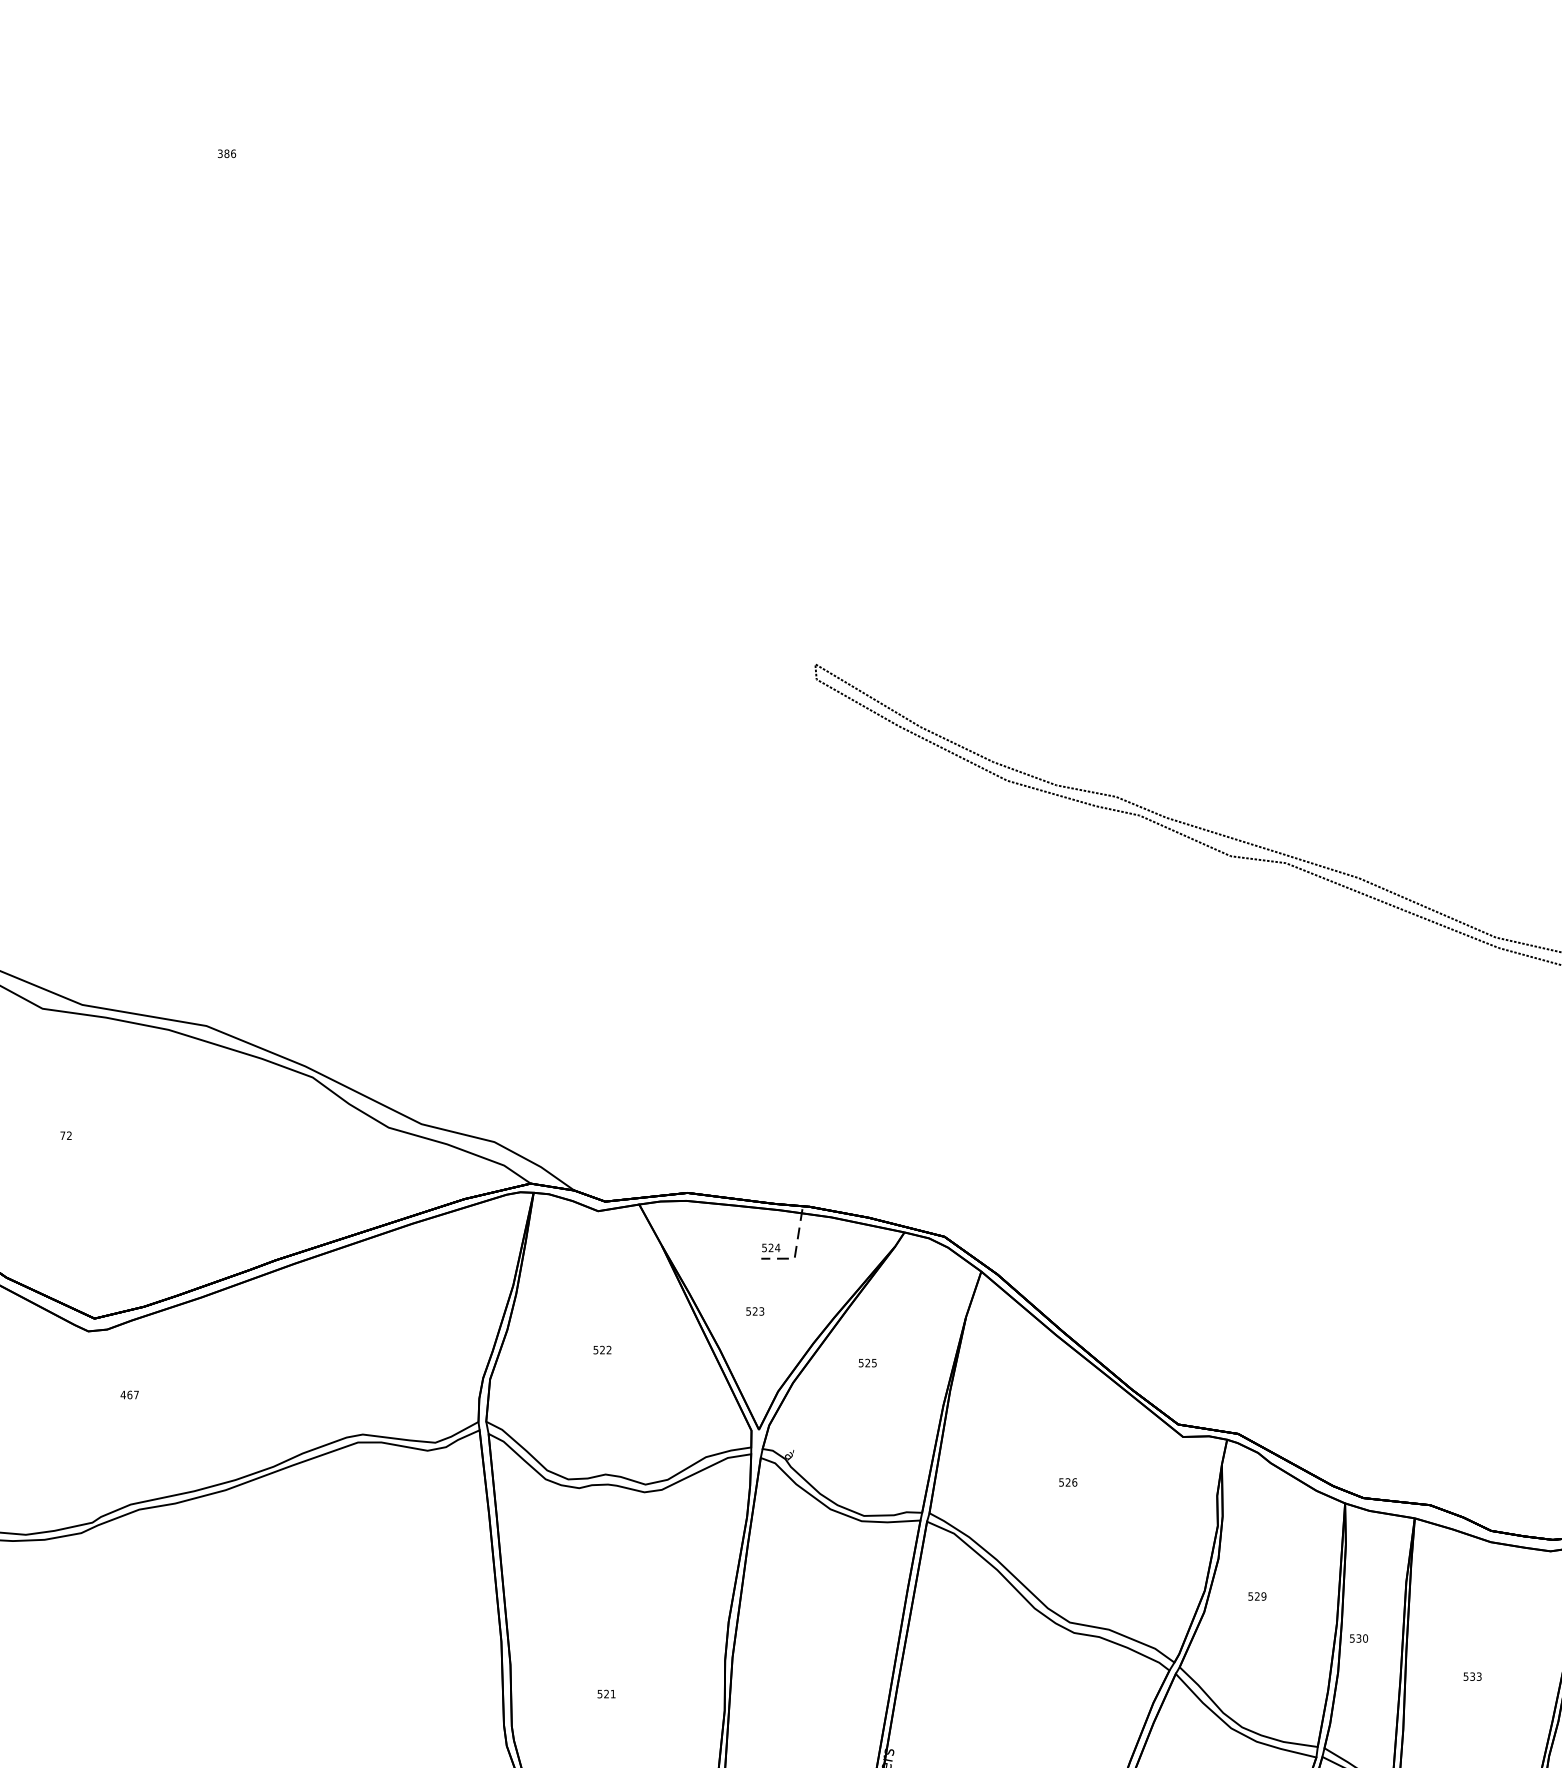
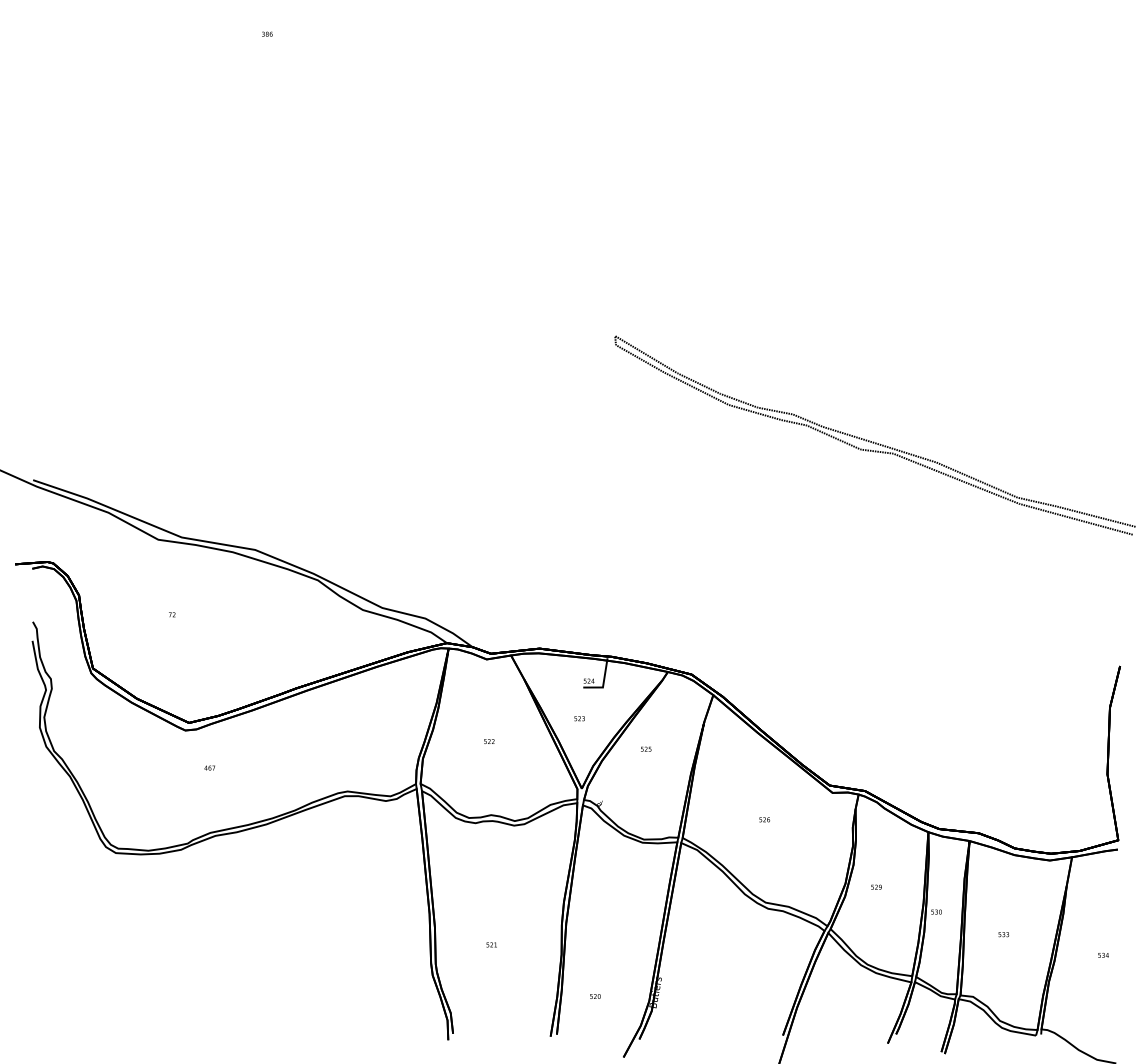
line: (795, 1251) -> (603, 683), dashed -> solid

